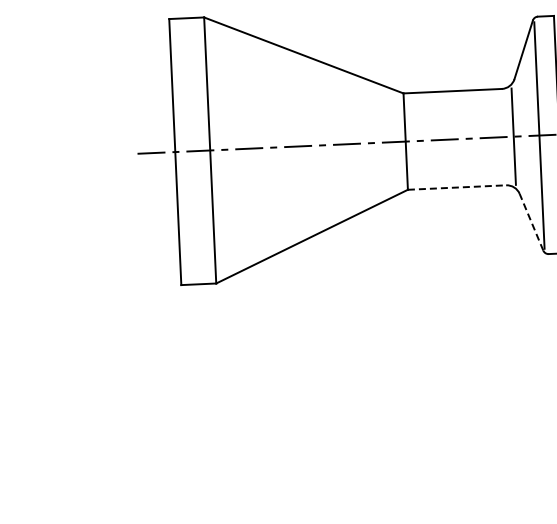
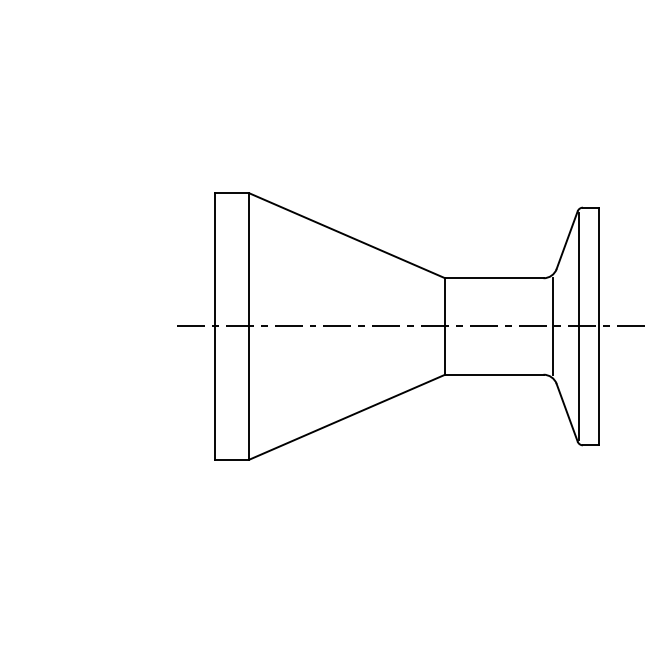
line: (457, 187) -> (494, 374), dashed -> solid
line: (531, 221) -> (567, 412), dashed -> solid

